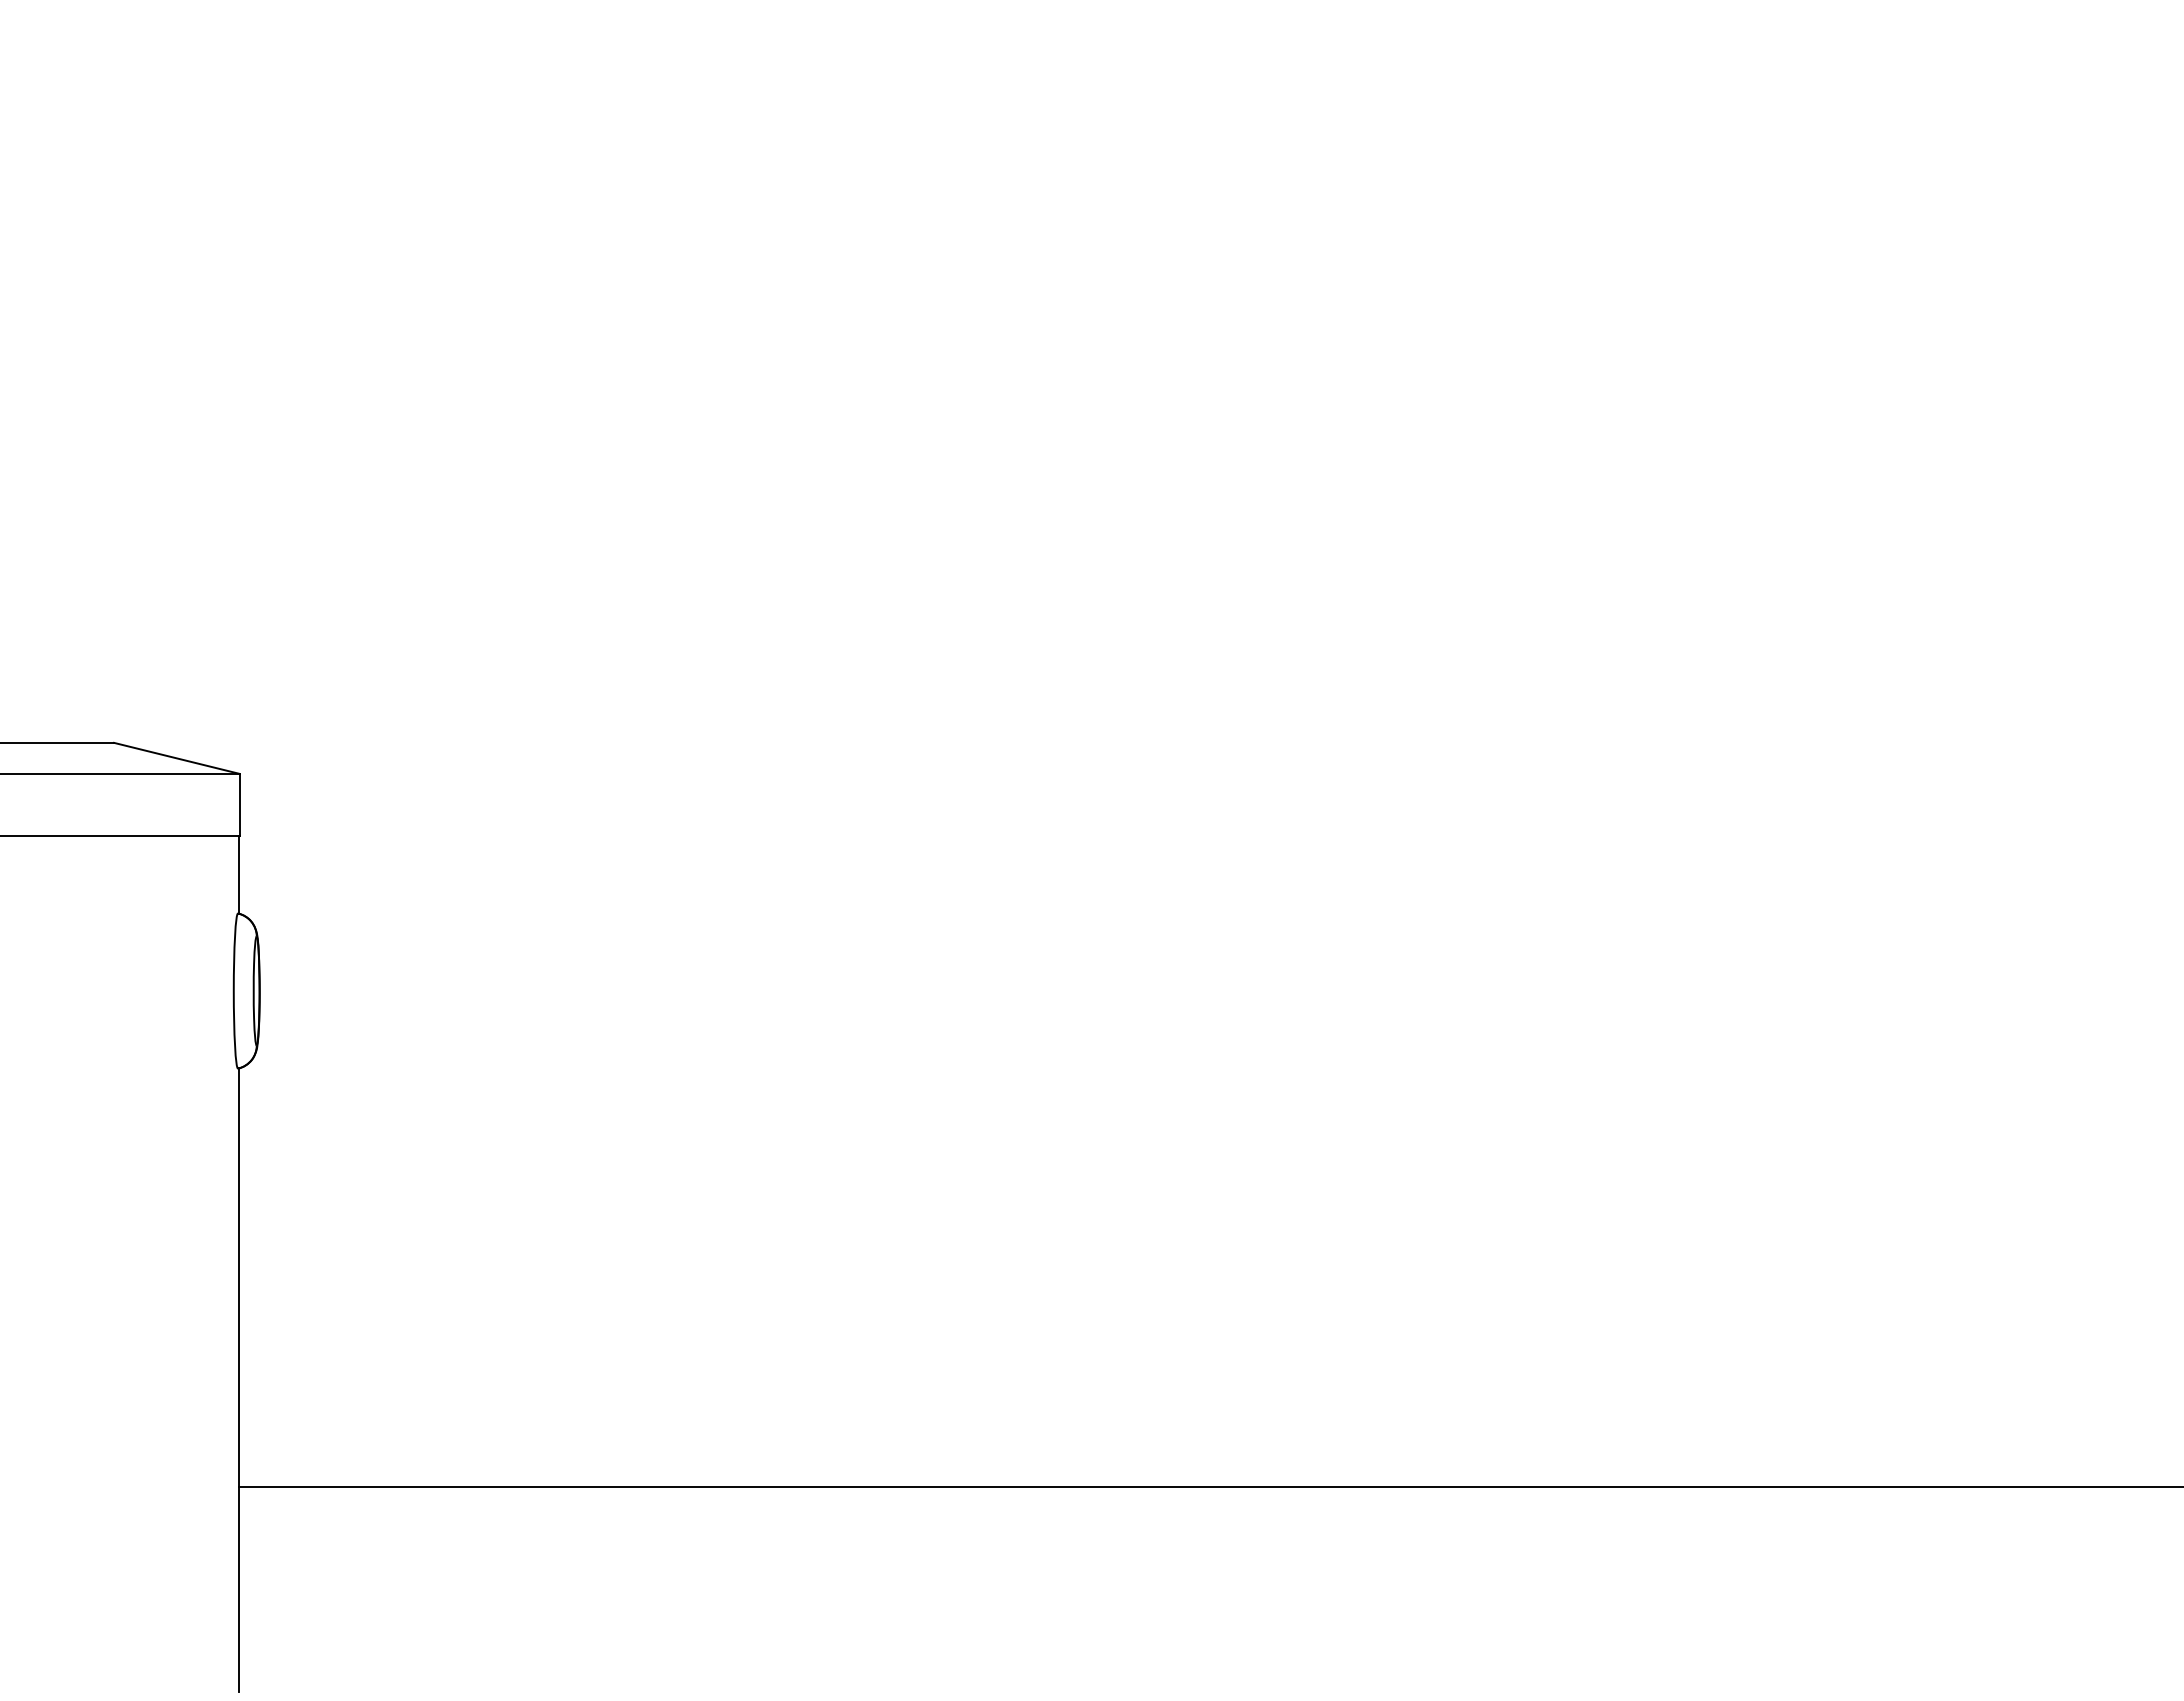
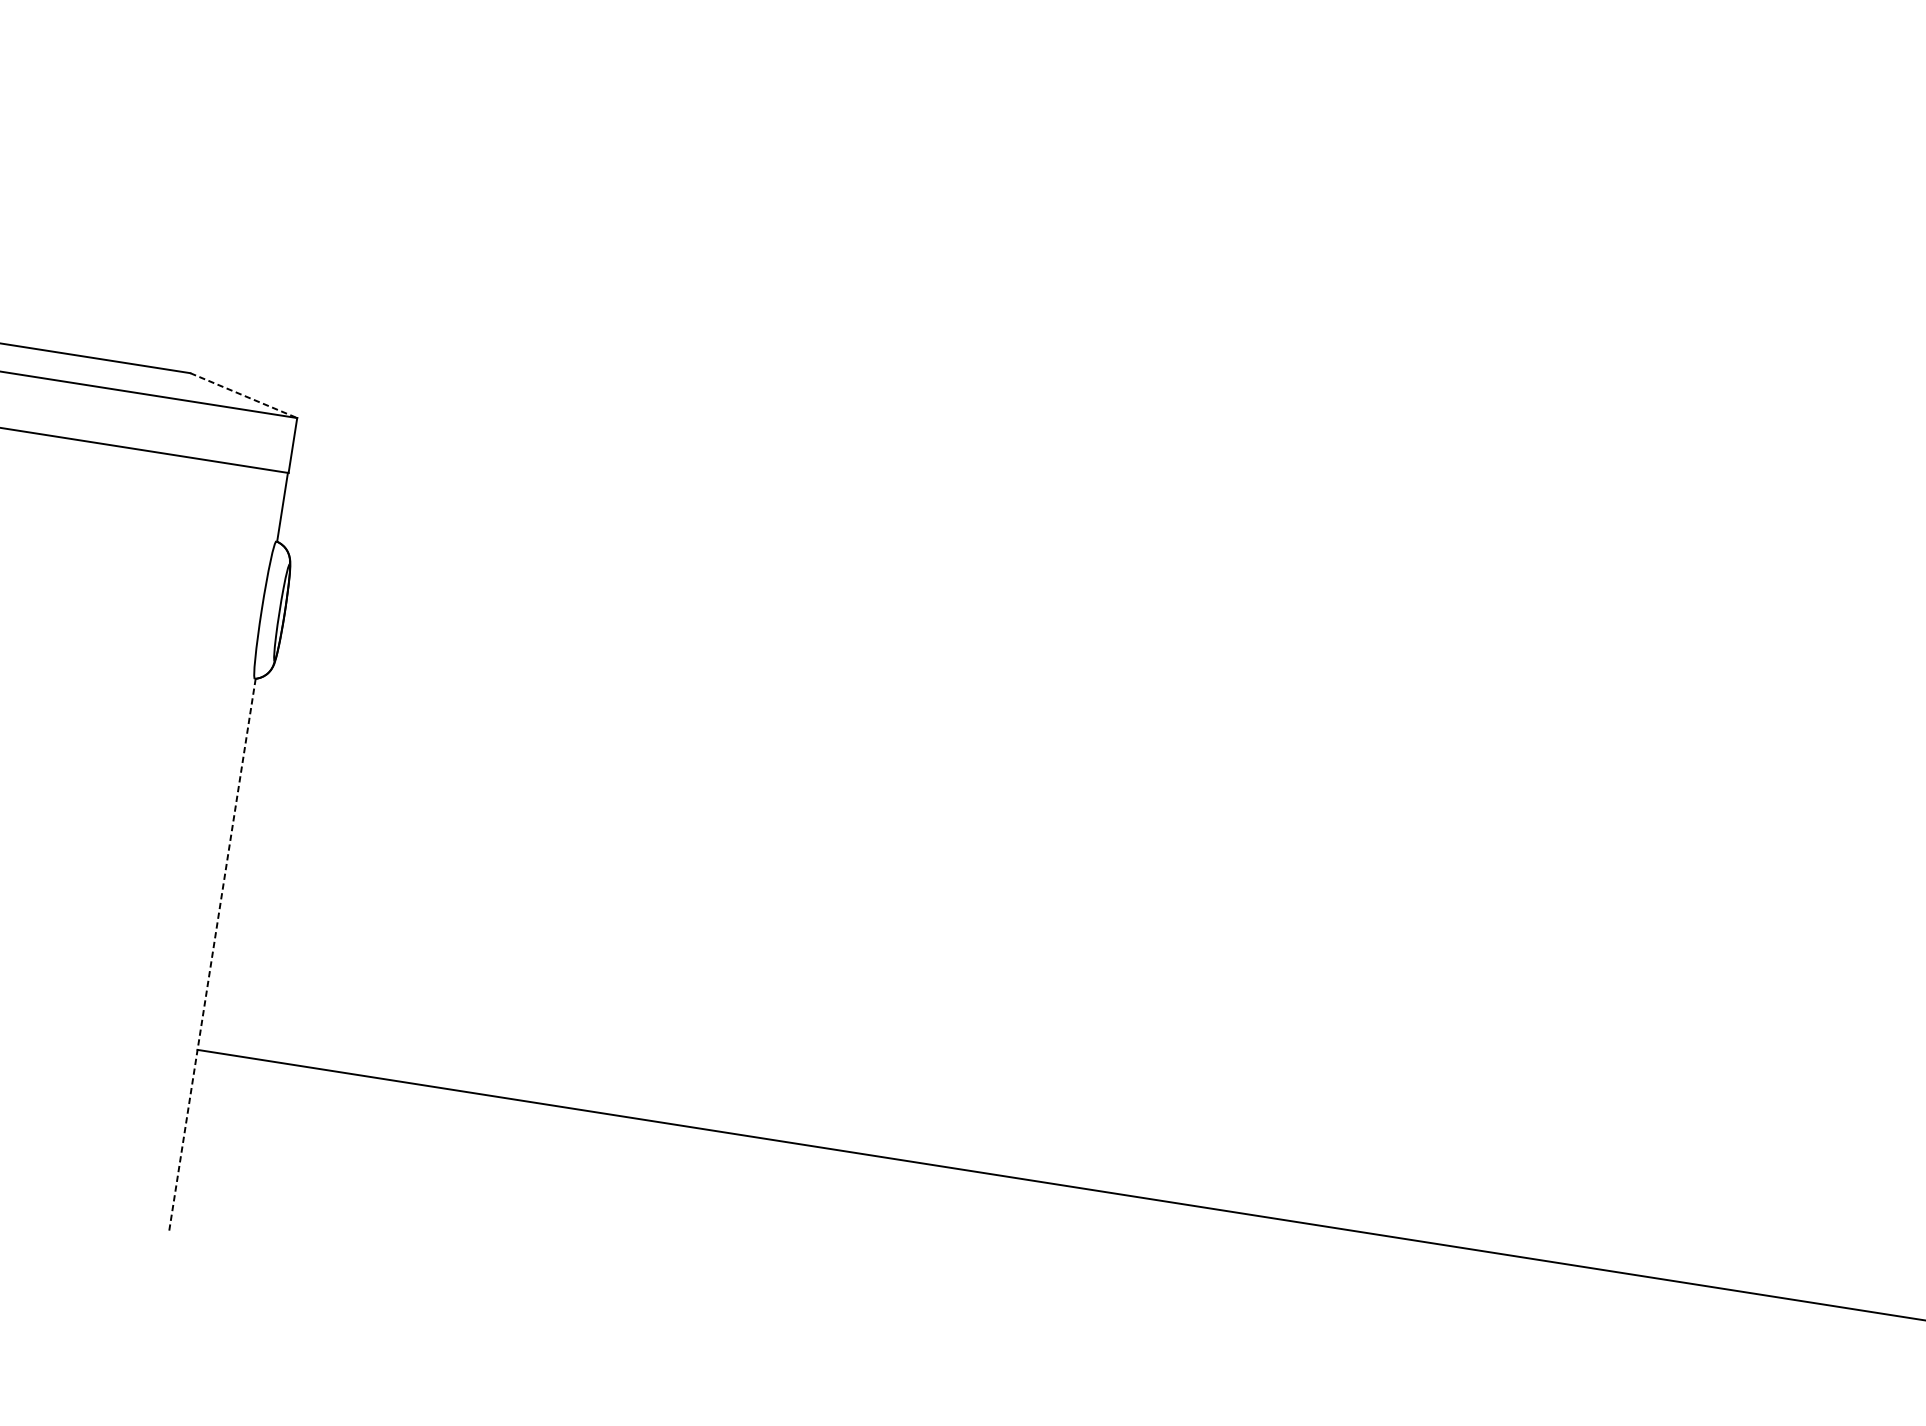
line: (176, 758) -> (243, 395), solid -> dashed
line: (238, 1380) -> (212, 955), solid -> dashed

